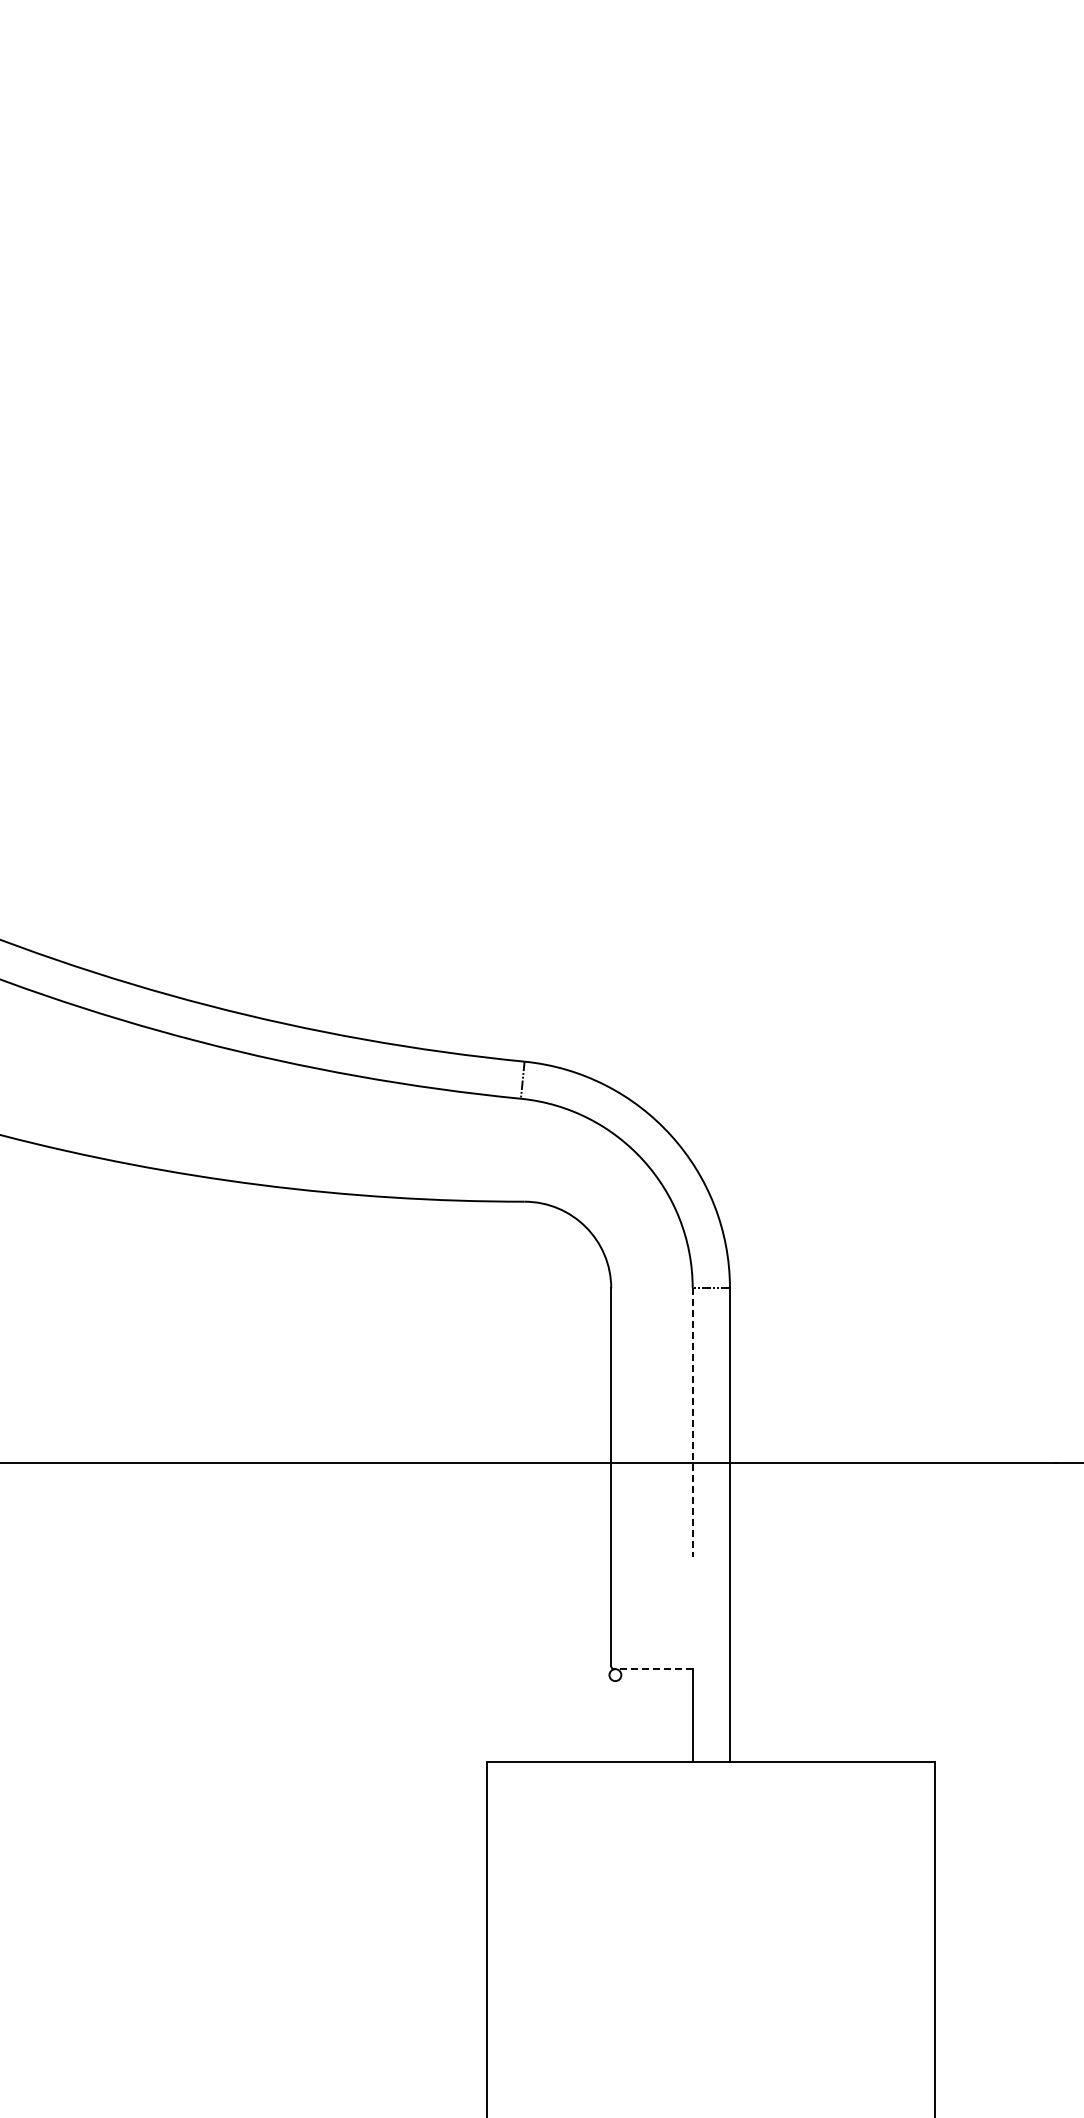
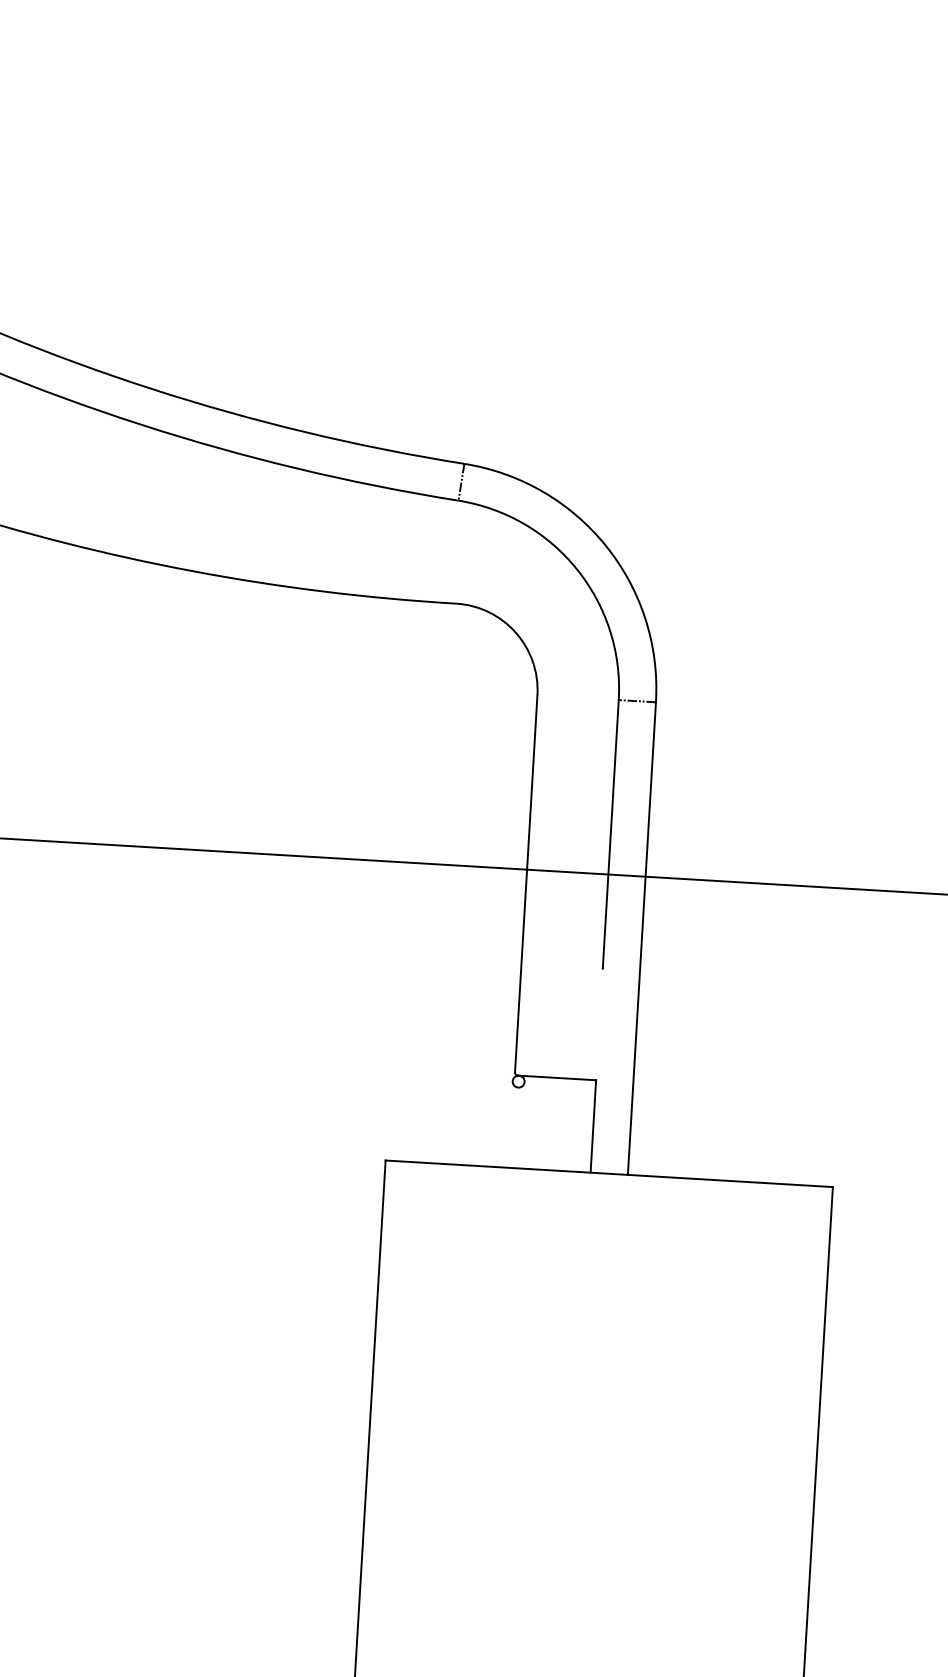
line: (692, 1423) -> (610, 835), dashed -> solid
line: (652, 1669) -> (556, 1078), dashed -> solid

